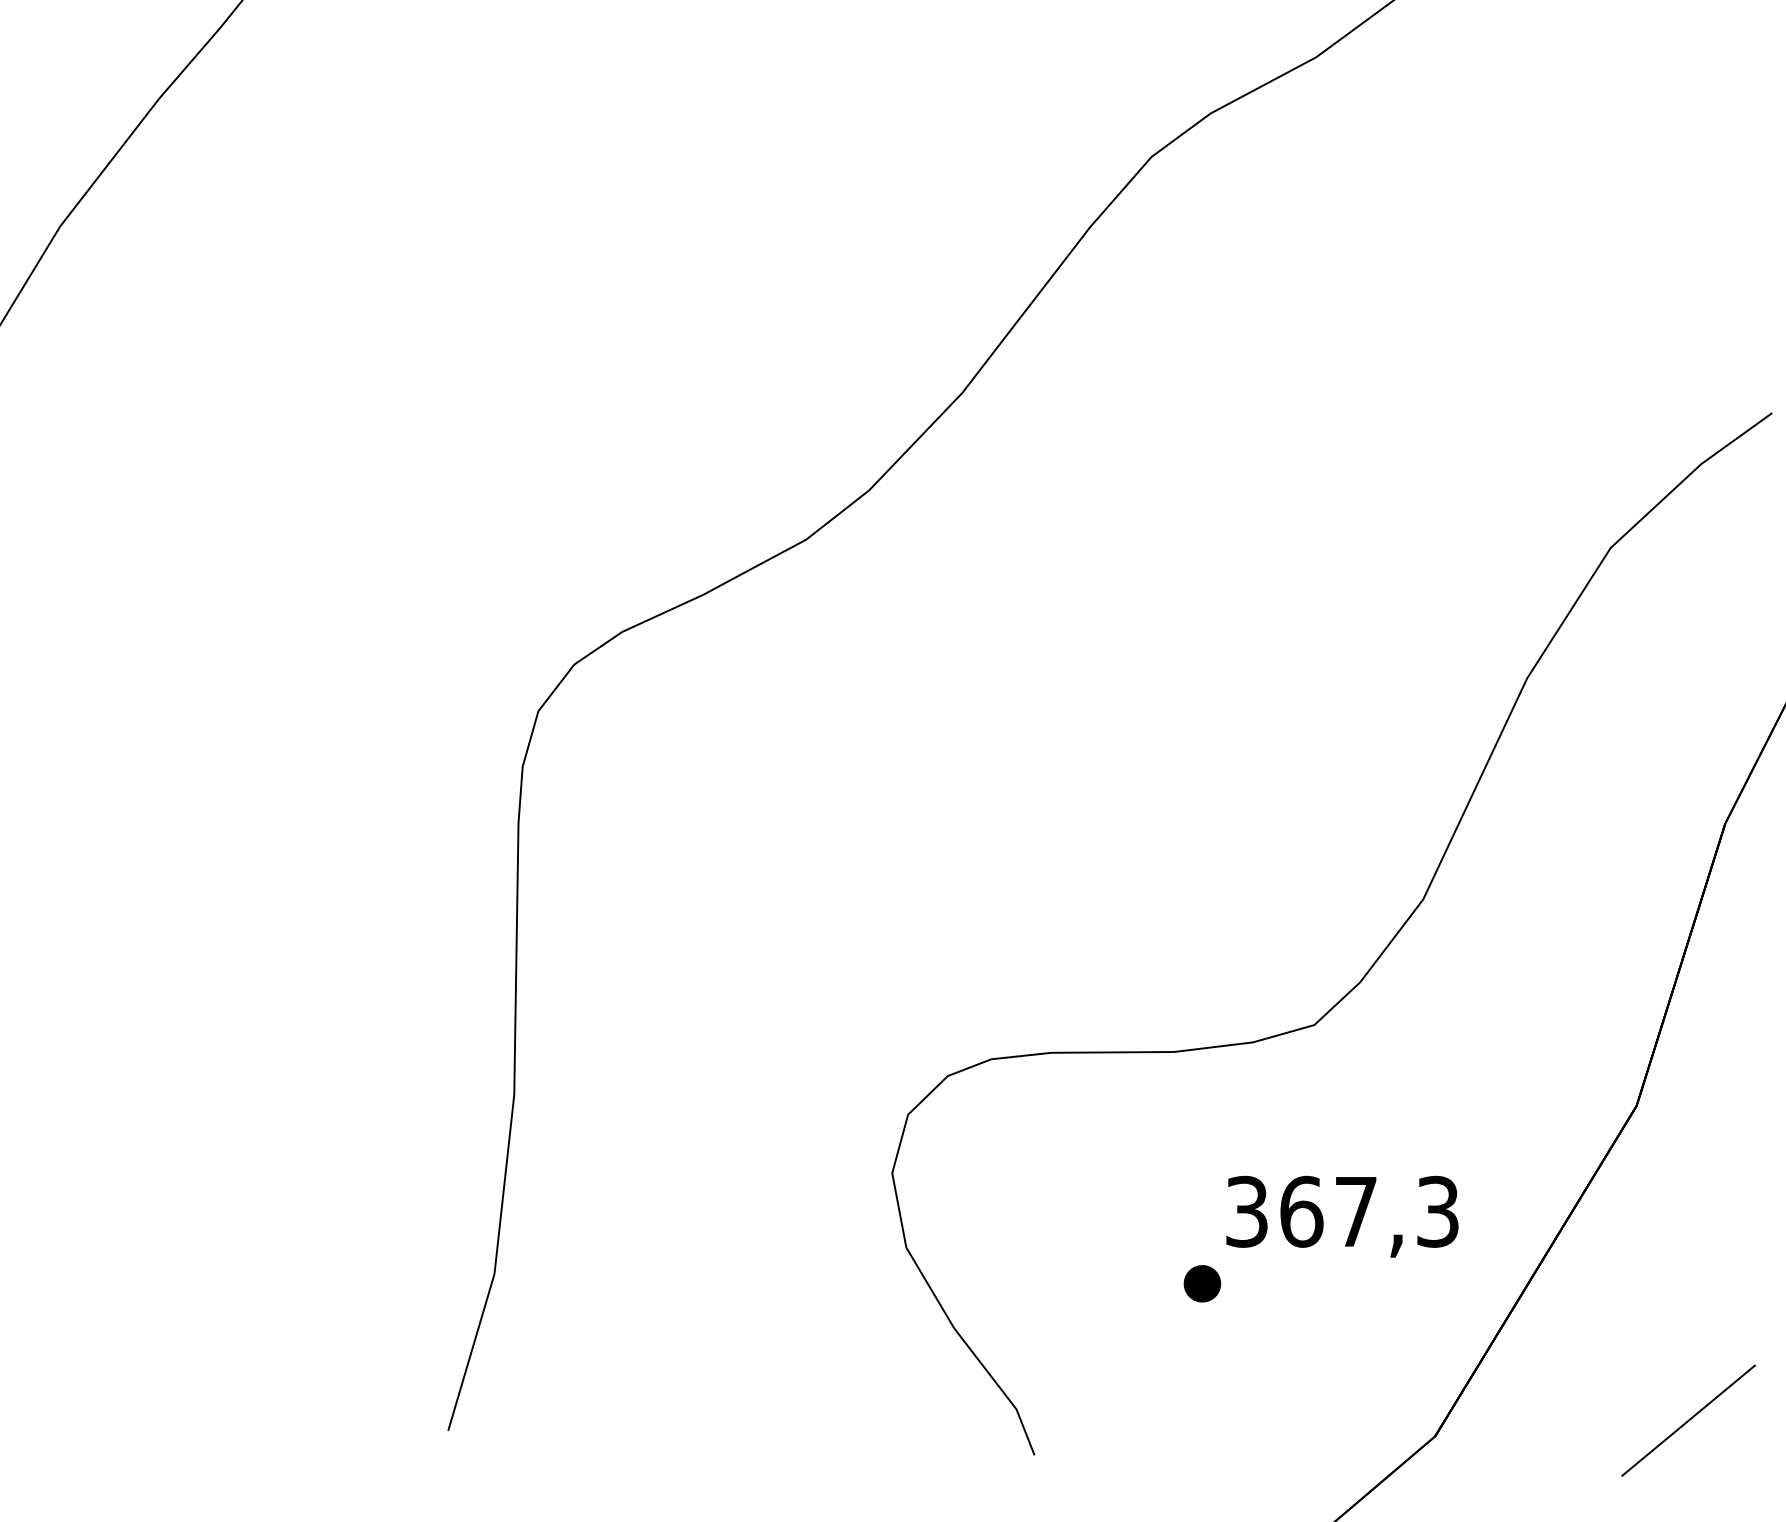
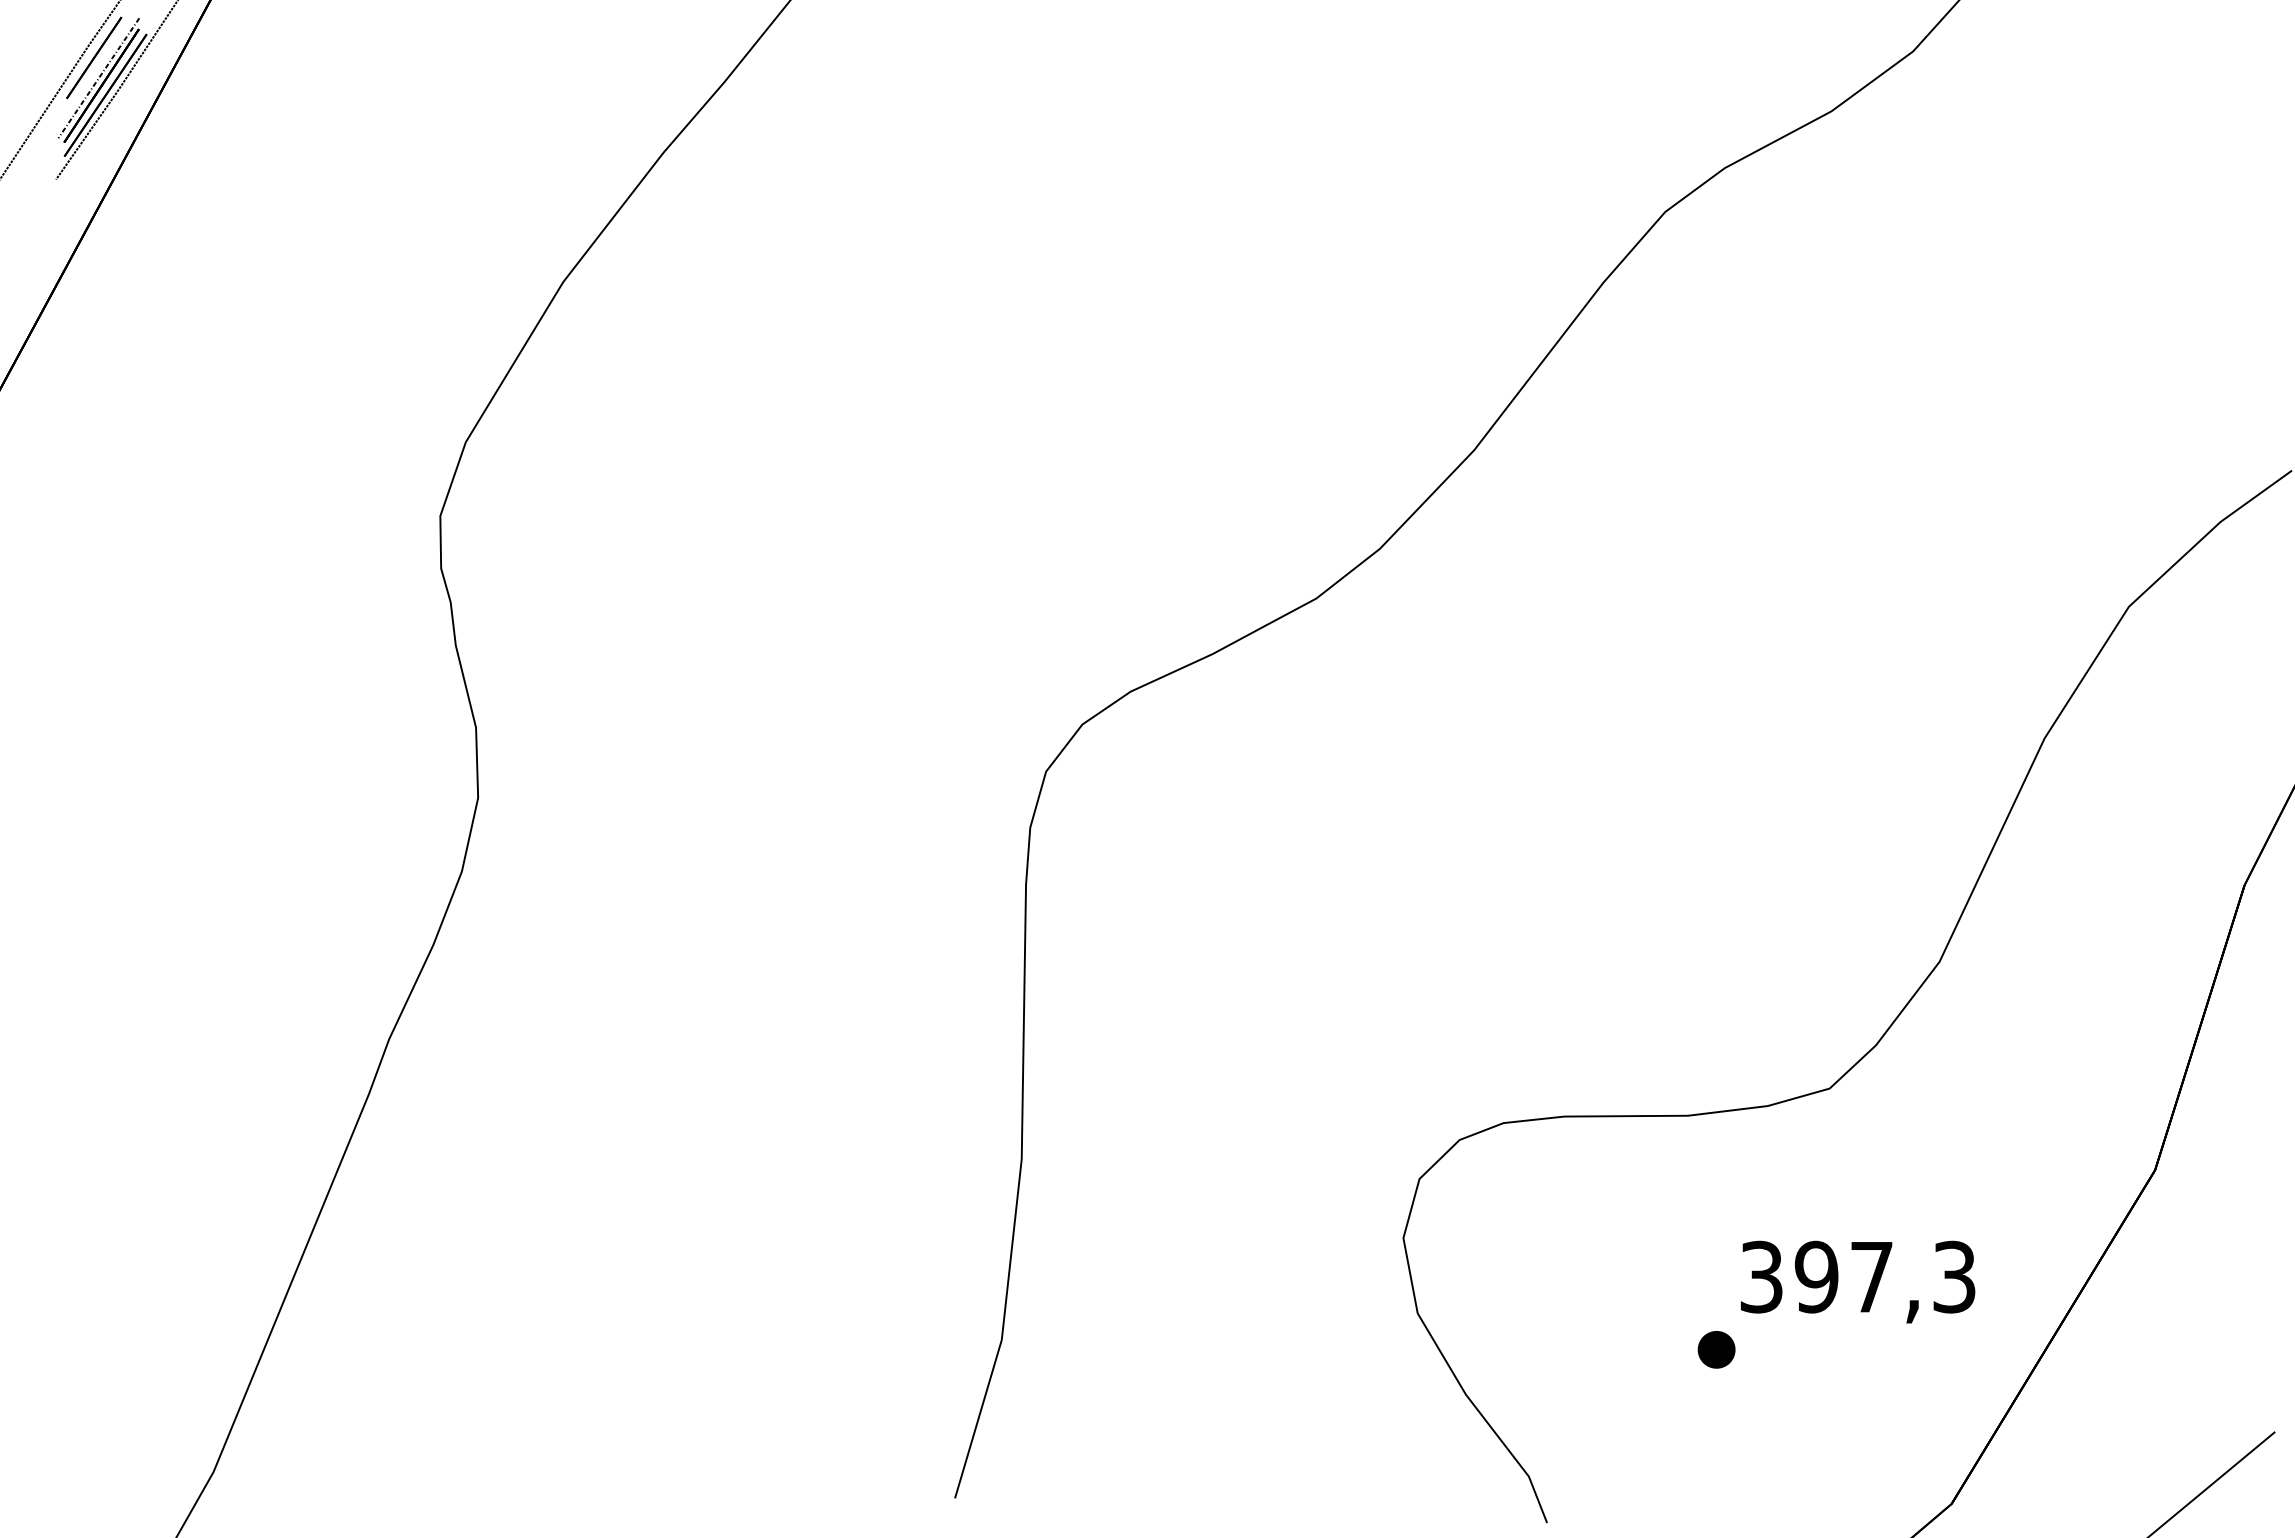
text: (1301, 1211) -> (1816, 1276), 367,3 -> 397,3

